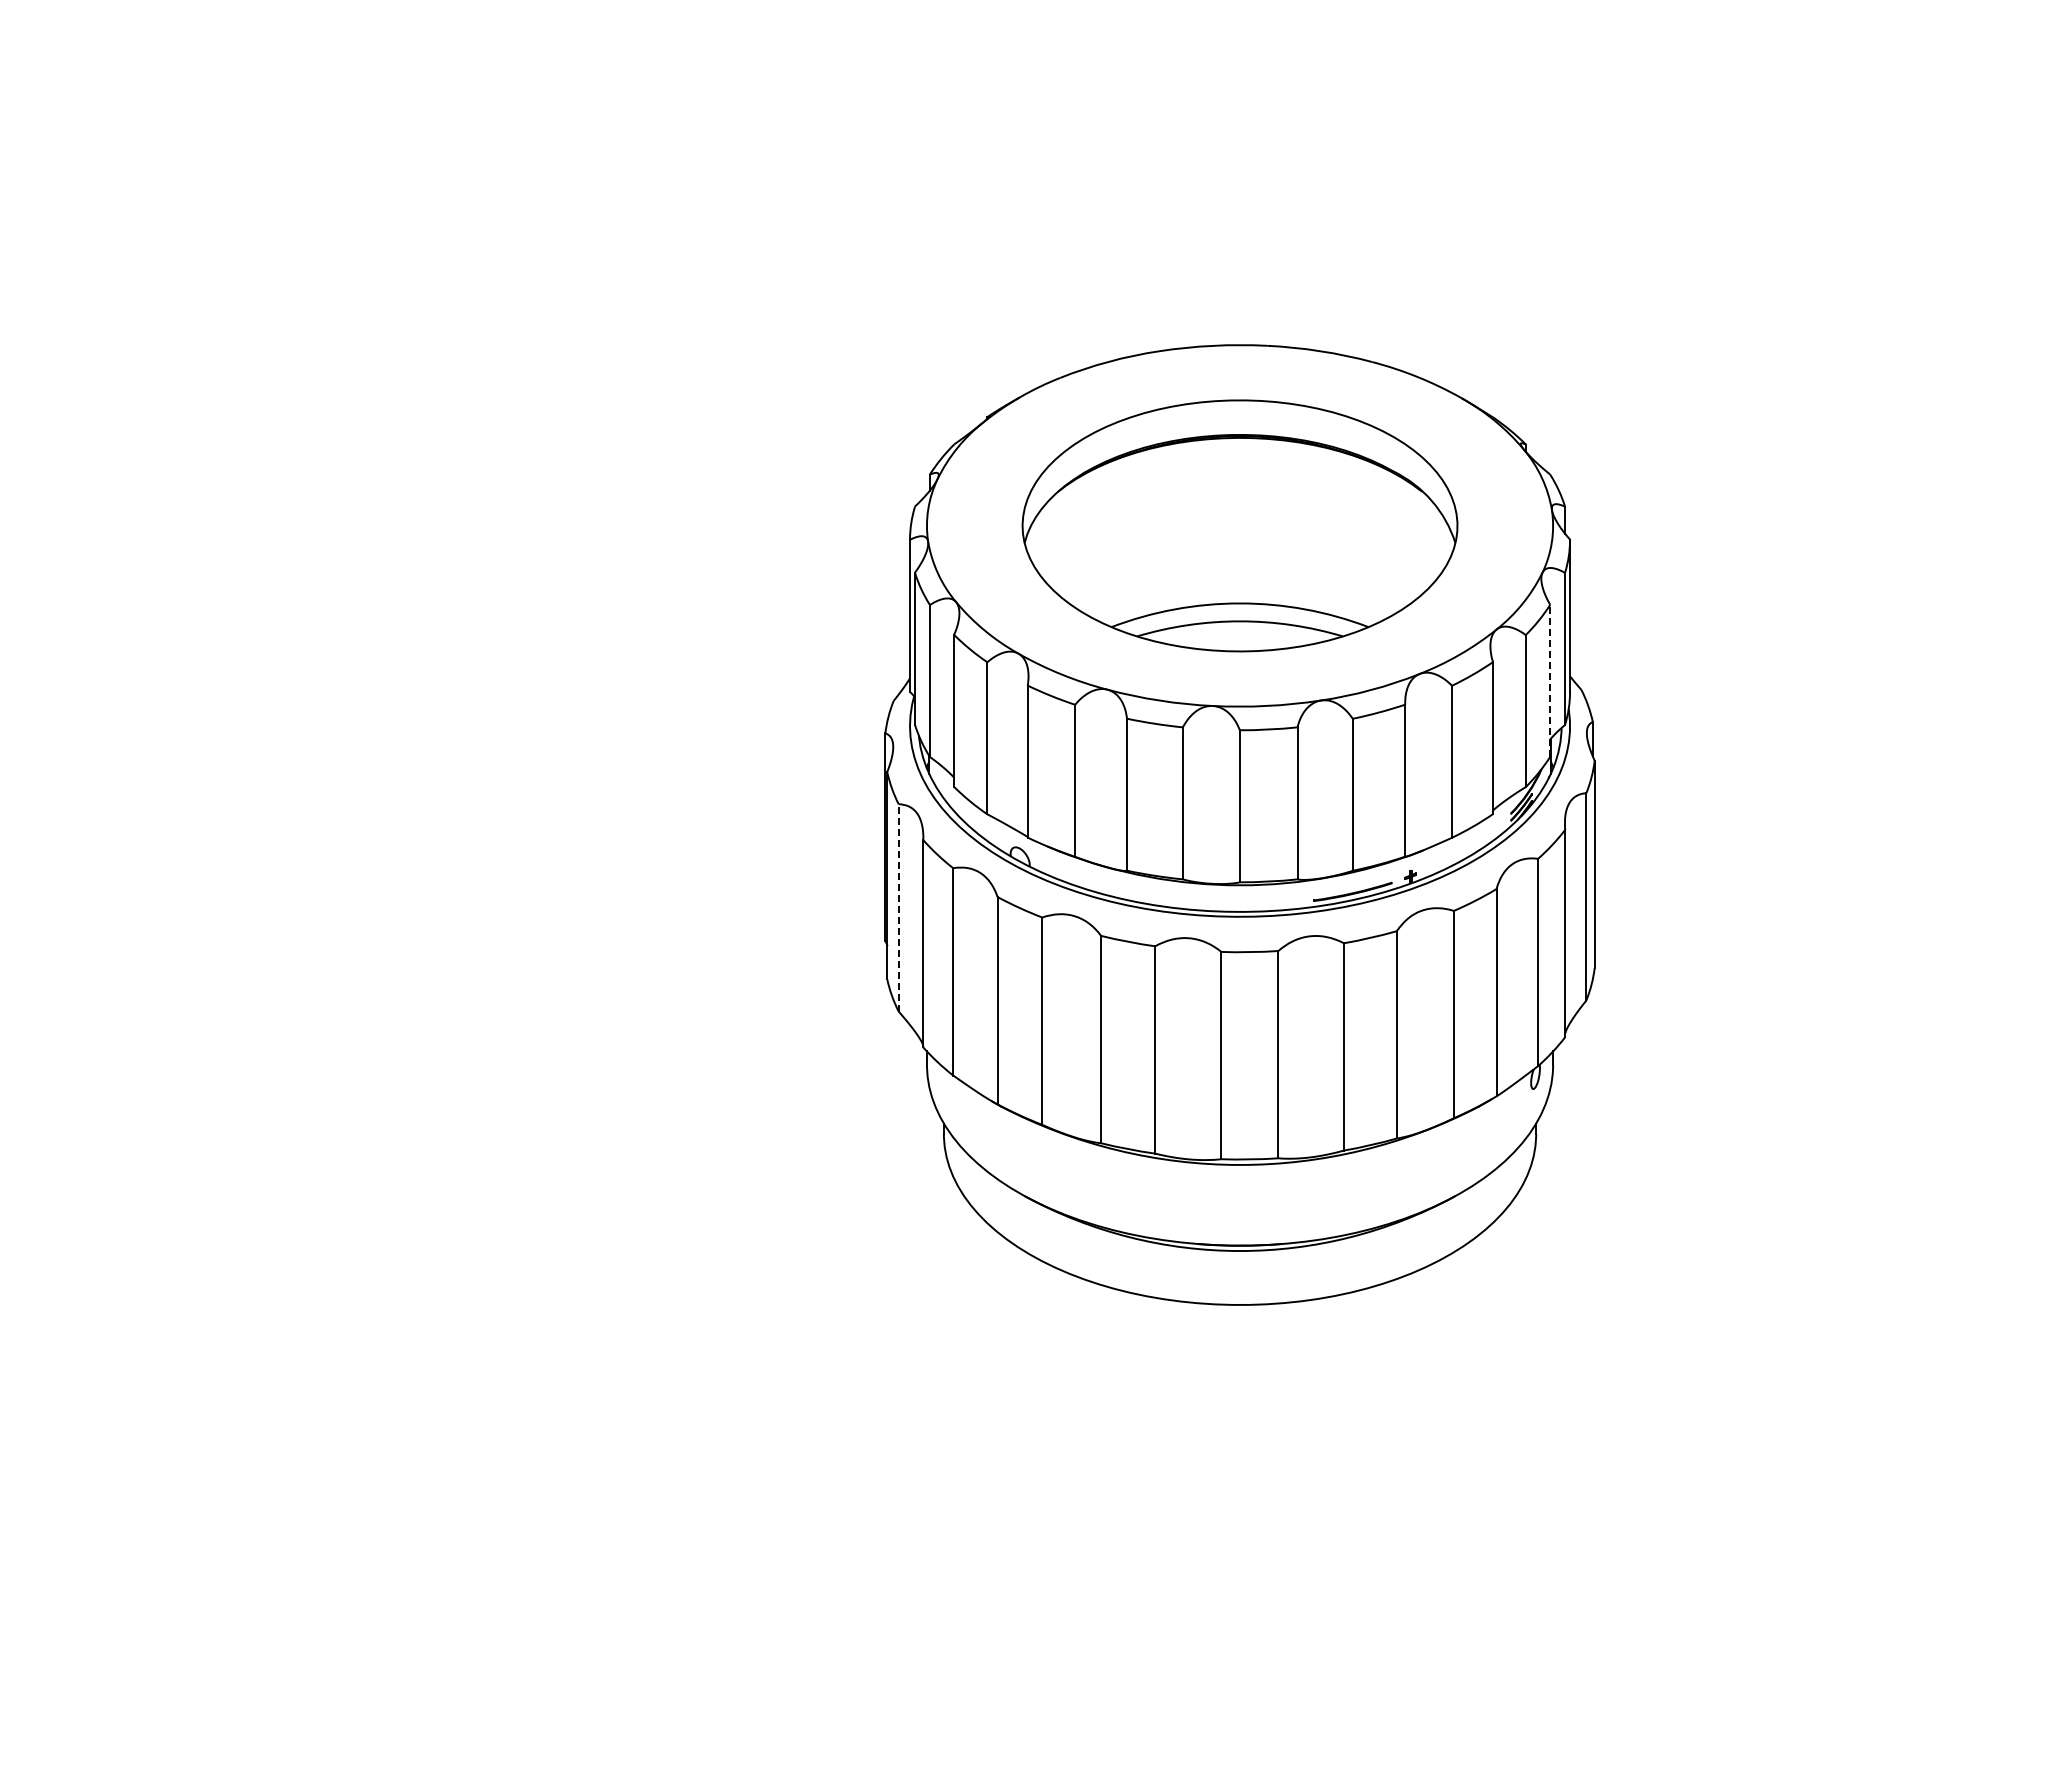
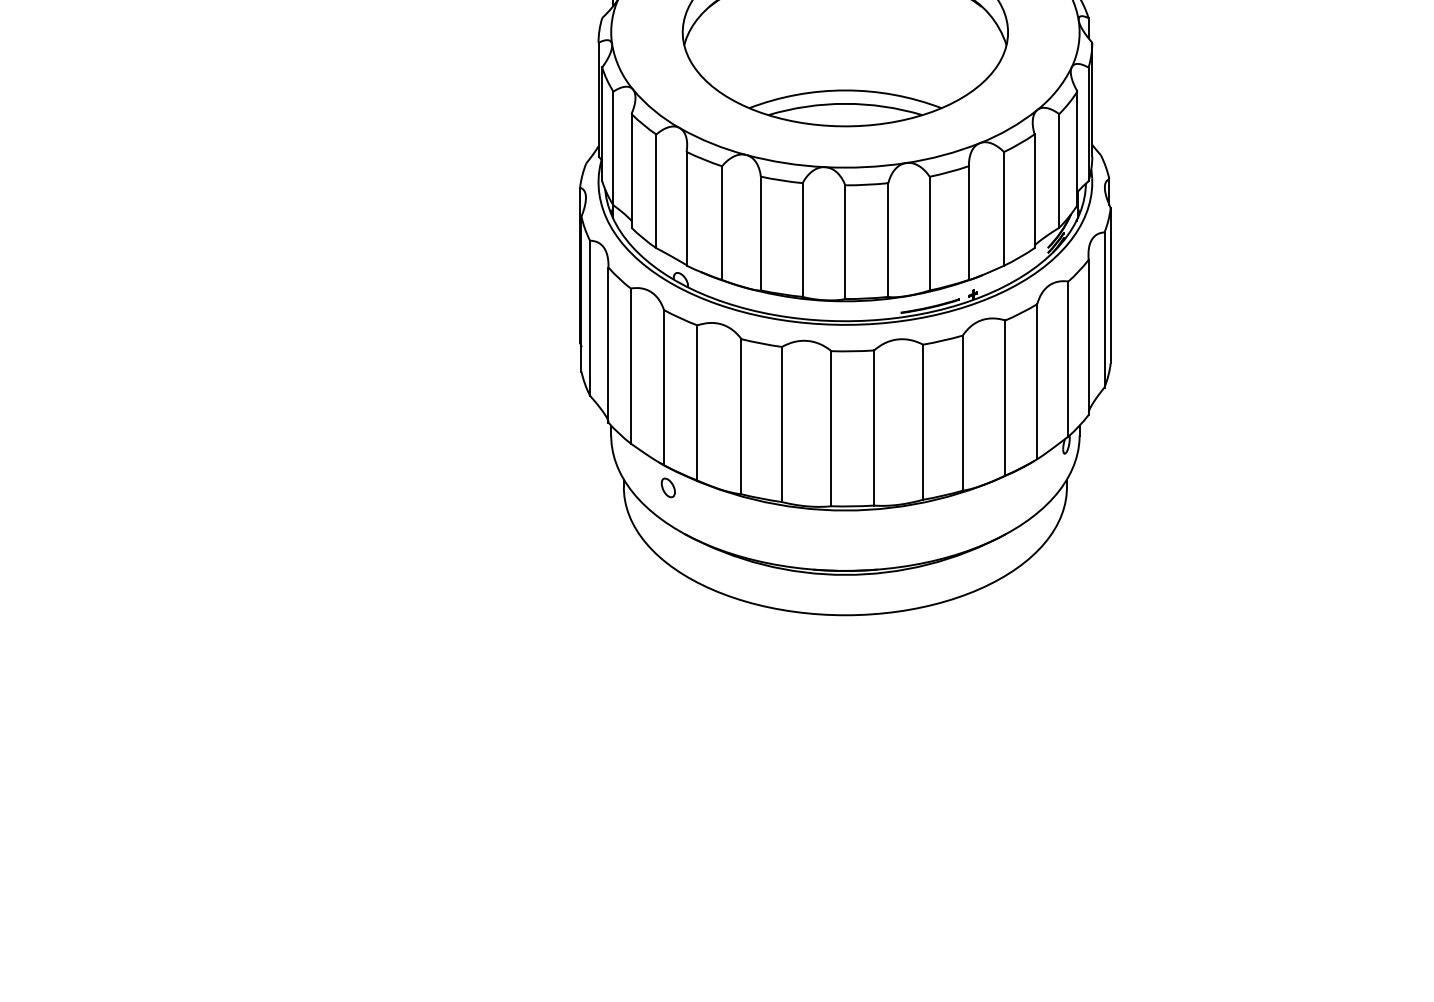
line: (1550, 680) -> (1077, 148), dashed -> solid
line: (898, 907) -> (589, 317), dashed -> solid
part: (1003, 1134) -> (668, 487), added

